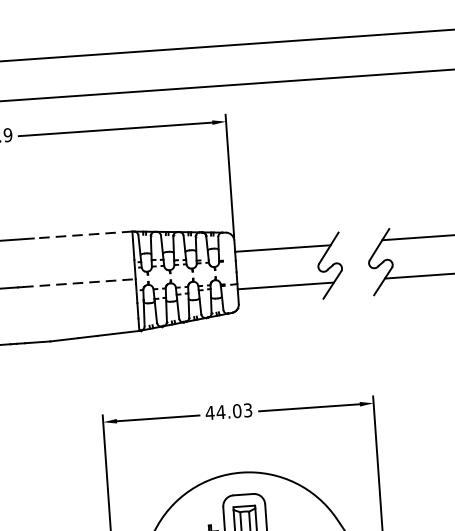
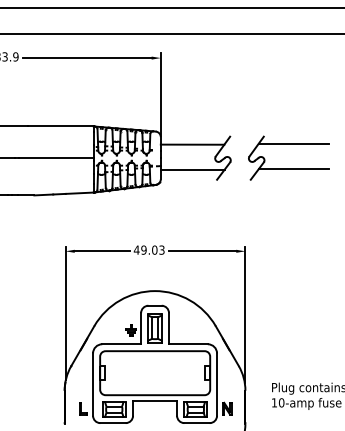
line: (82, 235) -> (60, 126), dashed -> solid
line: (79, 283) -> (56, 158), dashed -> solid
text: (220, 411) -> (143, 249), 44.03 -> 49.03

